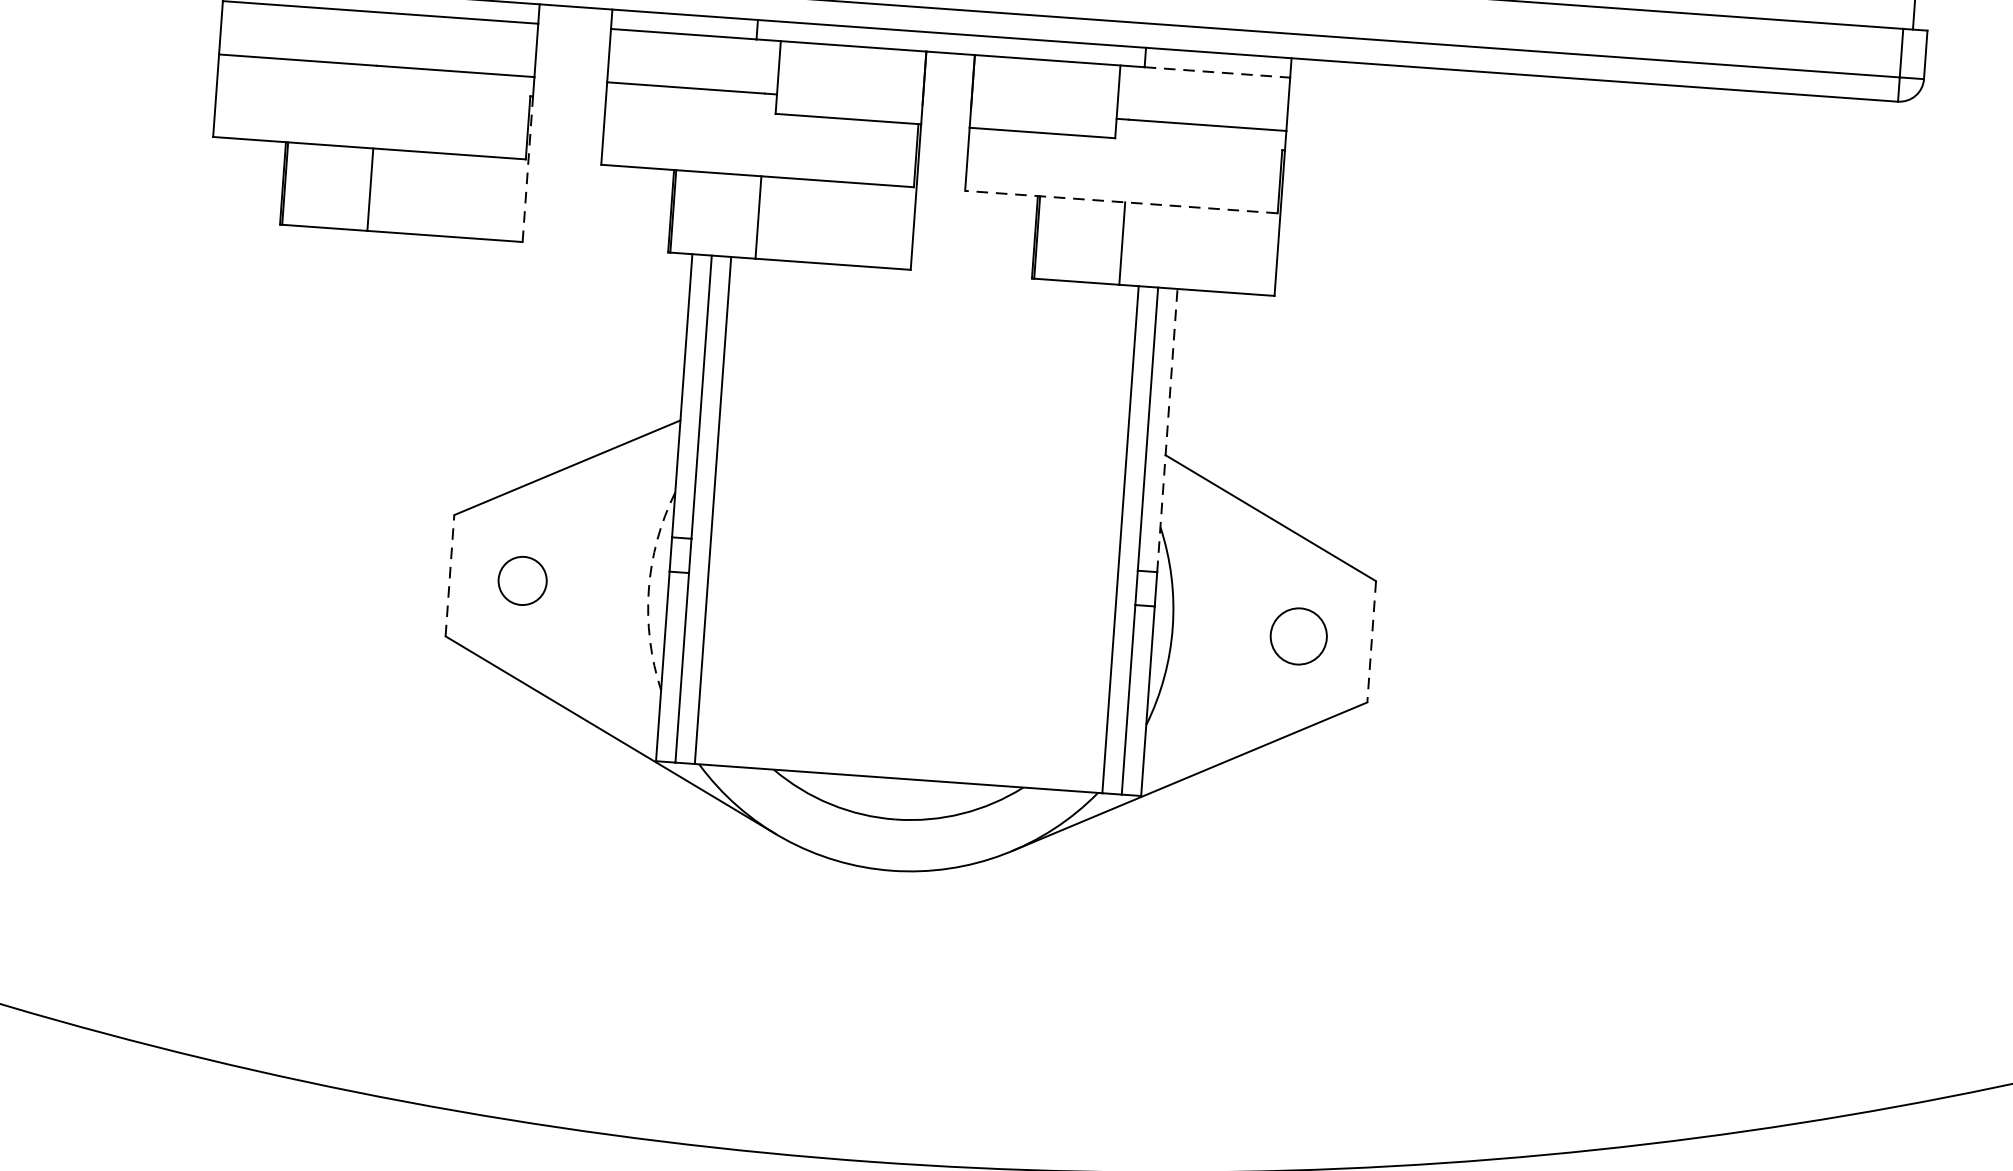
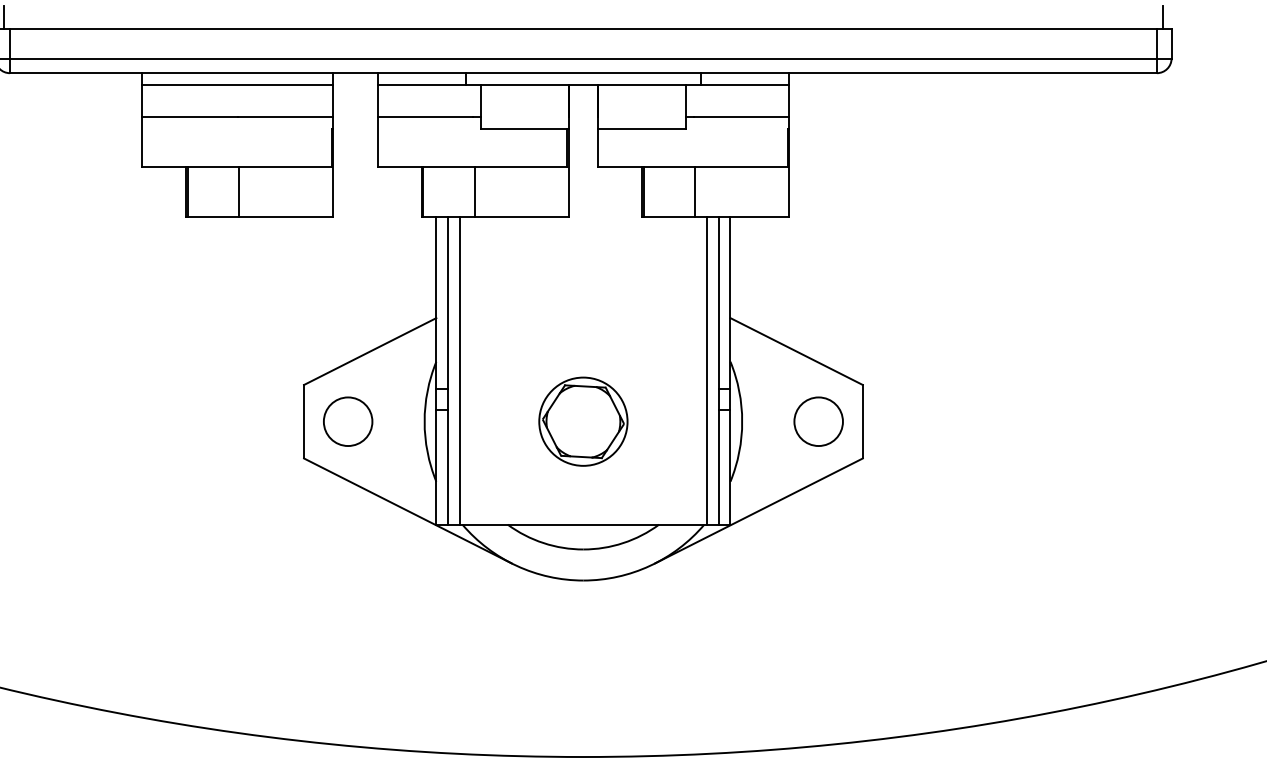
line: (1217, 73) -> (745, 85), dashed -> solid
line: (527, 168) -> (333, 172), dashed -> solid
line: (1120, 202) -> (692, 167), dashed -> solid
line: (1167, 431) -> (730, 303), dashed -> solid
line: (450, 575) -> (304, 421), dashed -> solid
circle: (521, 580) -> (347, 421), size x1.67
arc: (648, 589) -> (424, 421), dashed -> solid
part: (910, 608) -> (583, 421), added
circle: (1298, 636) -> (818, 421), size x1.43
line: (1371, 641) -> (862, 421), dashed -> solid

